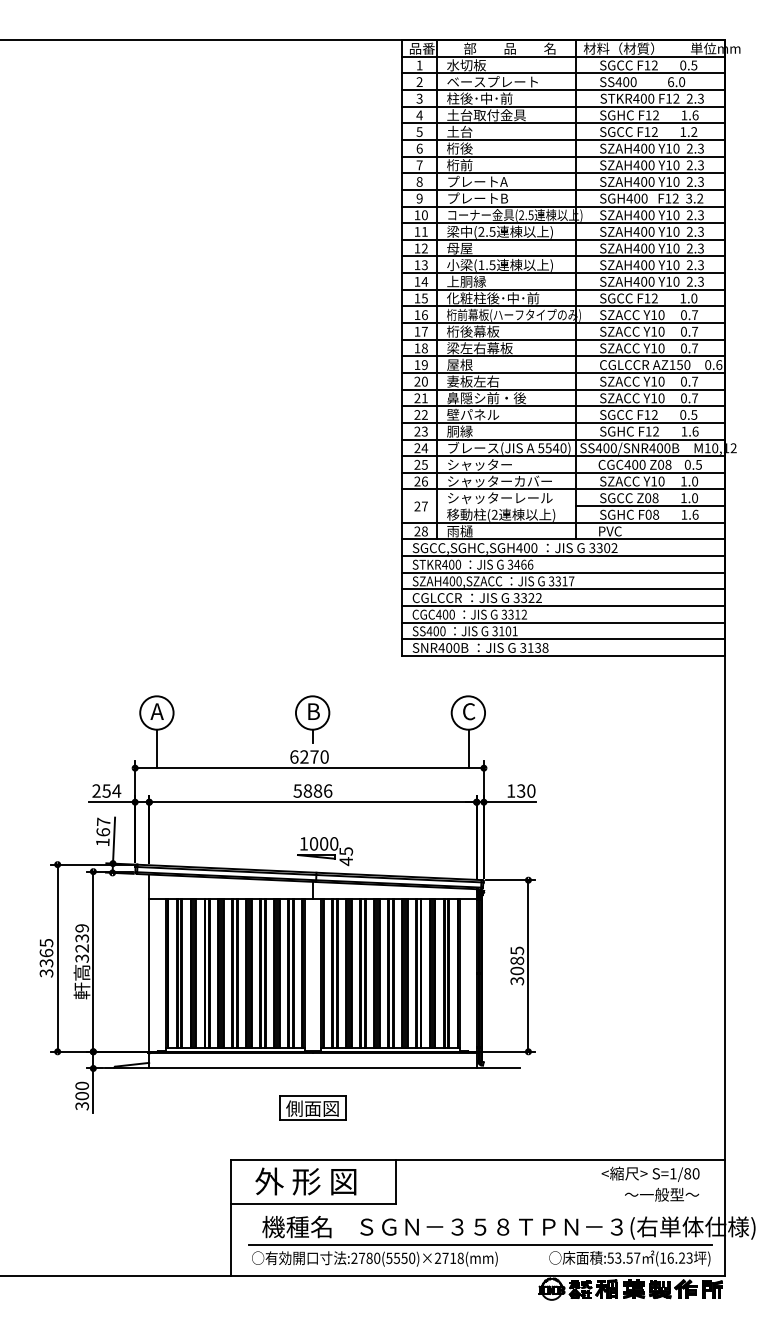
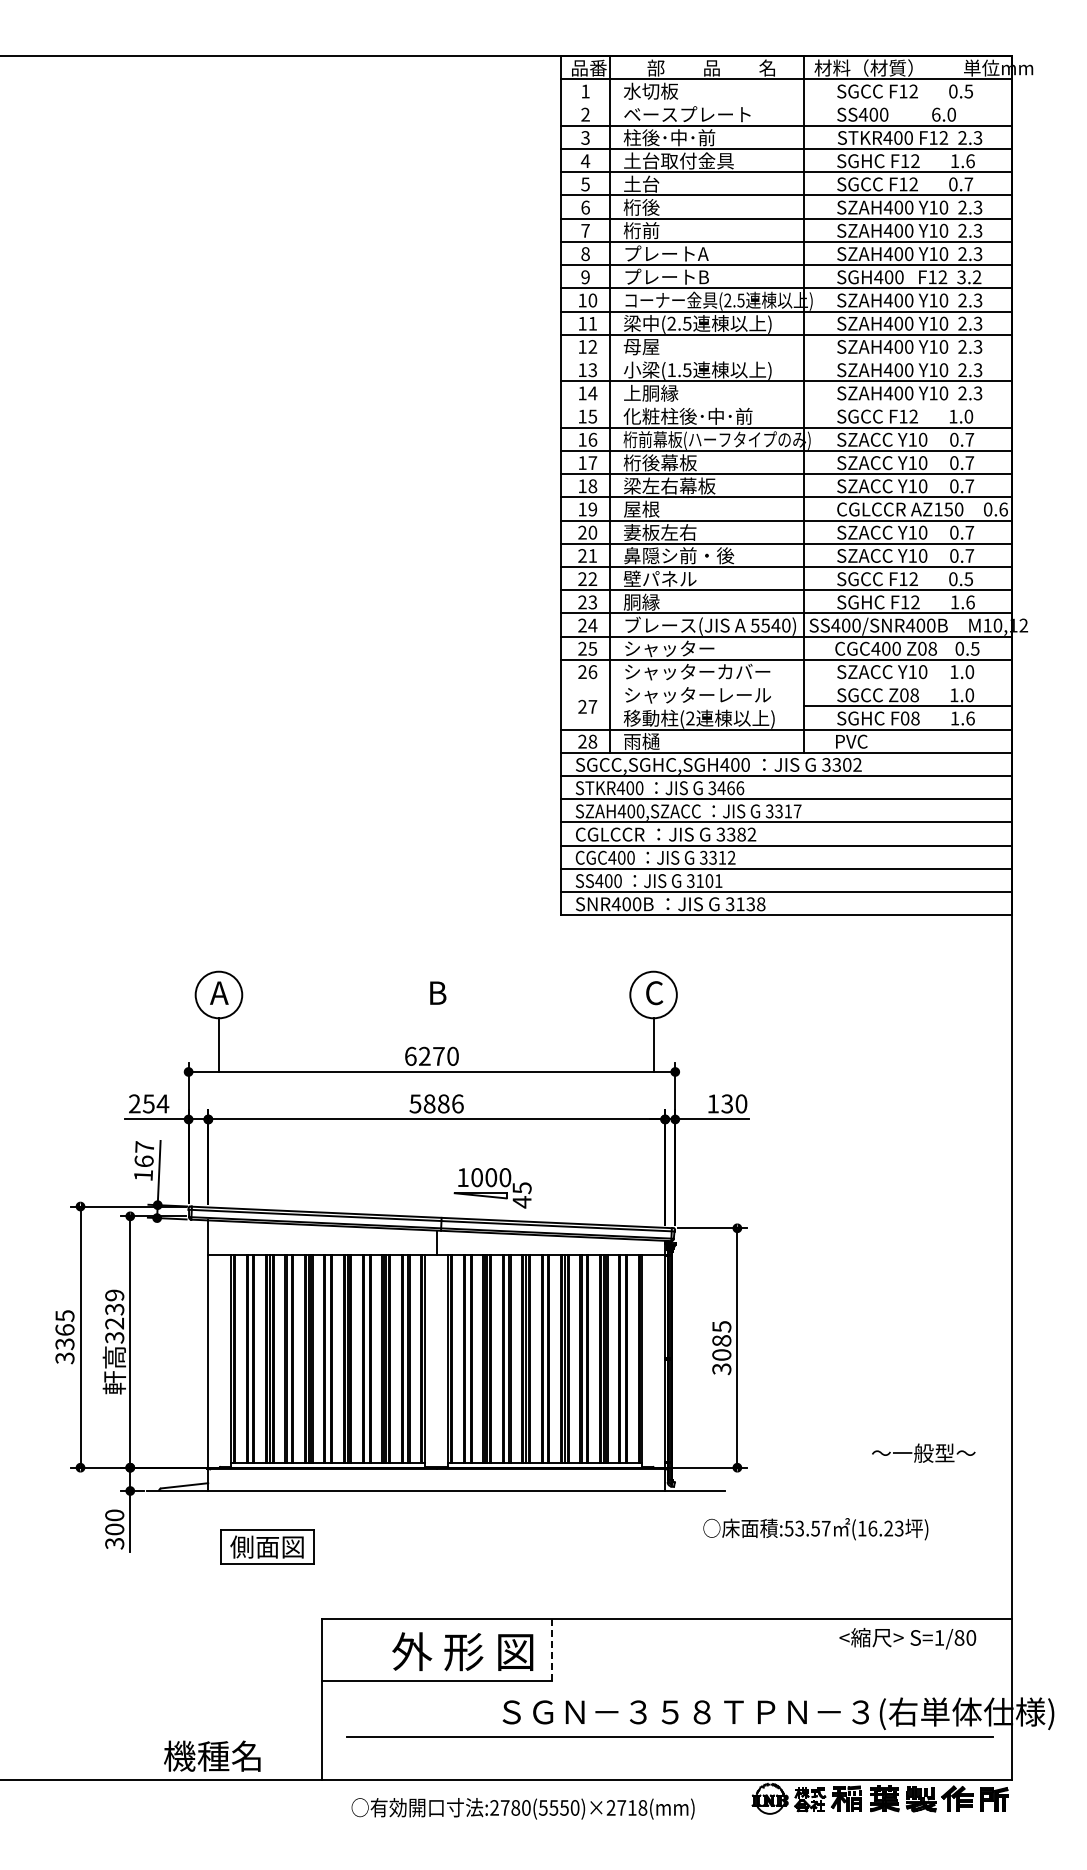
line: (562, 73) -> (785, 102), removed
text: (689, 132) -> (961, 184), 1.2 -> 0.7
line: (562, 256) -> (785, 357), removed
line: (562, 289) -> (785, 404), removed
line: (562, 489) -> (785, 683), removed
text: (531, 597) -> (741, 834), 3322 -> 3382
part: (312, 719) -> (436, 1003), removed
part: (324, 851) -> (492, 1188), moved
part: (312, 1108) -> (267, 1546), moved
text: (305, 1181) -> (462, 1651), moved
line: (395, 1182) -> (552, 1650), solid -> dashed
text: (661, 1194) -> (923, 1452), moved
text: (297, 1226) -> (212, 1755), moved
text: (374, 1258) -> (522, 1808), moved
text: (629, 1258) -> (815, 1529), moved

